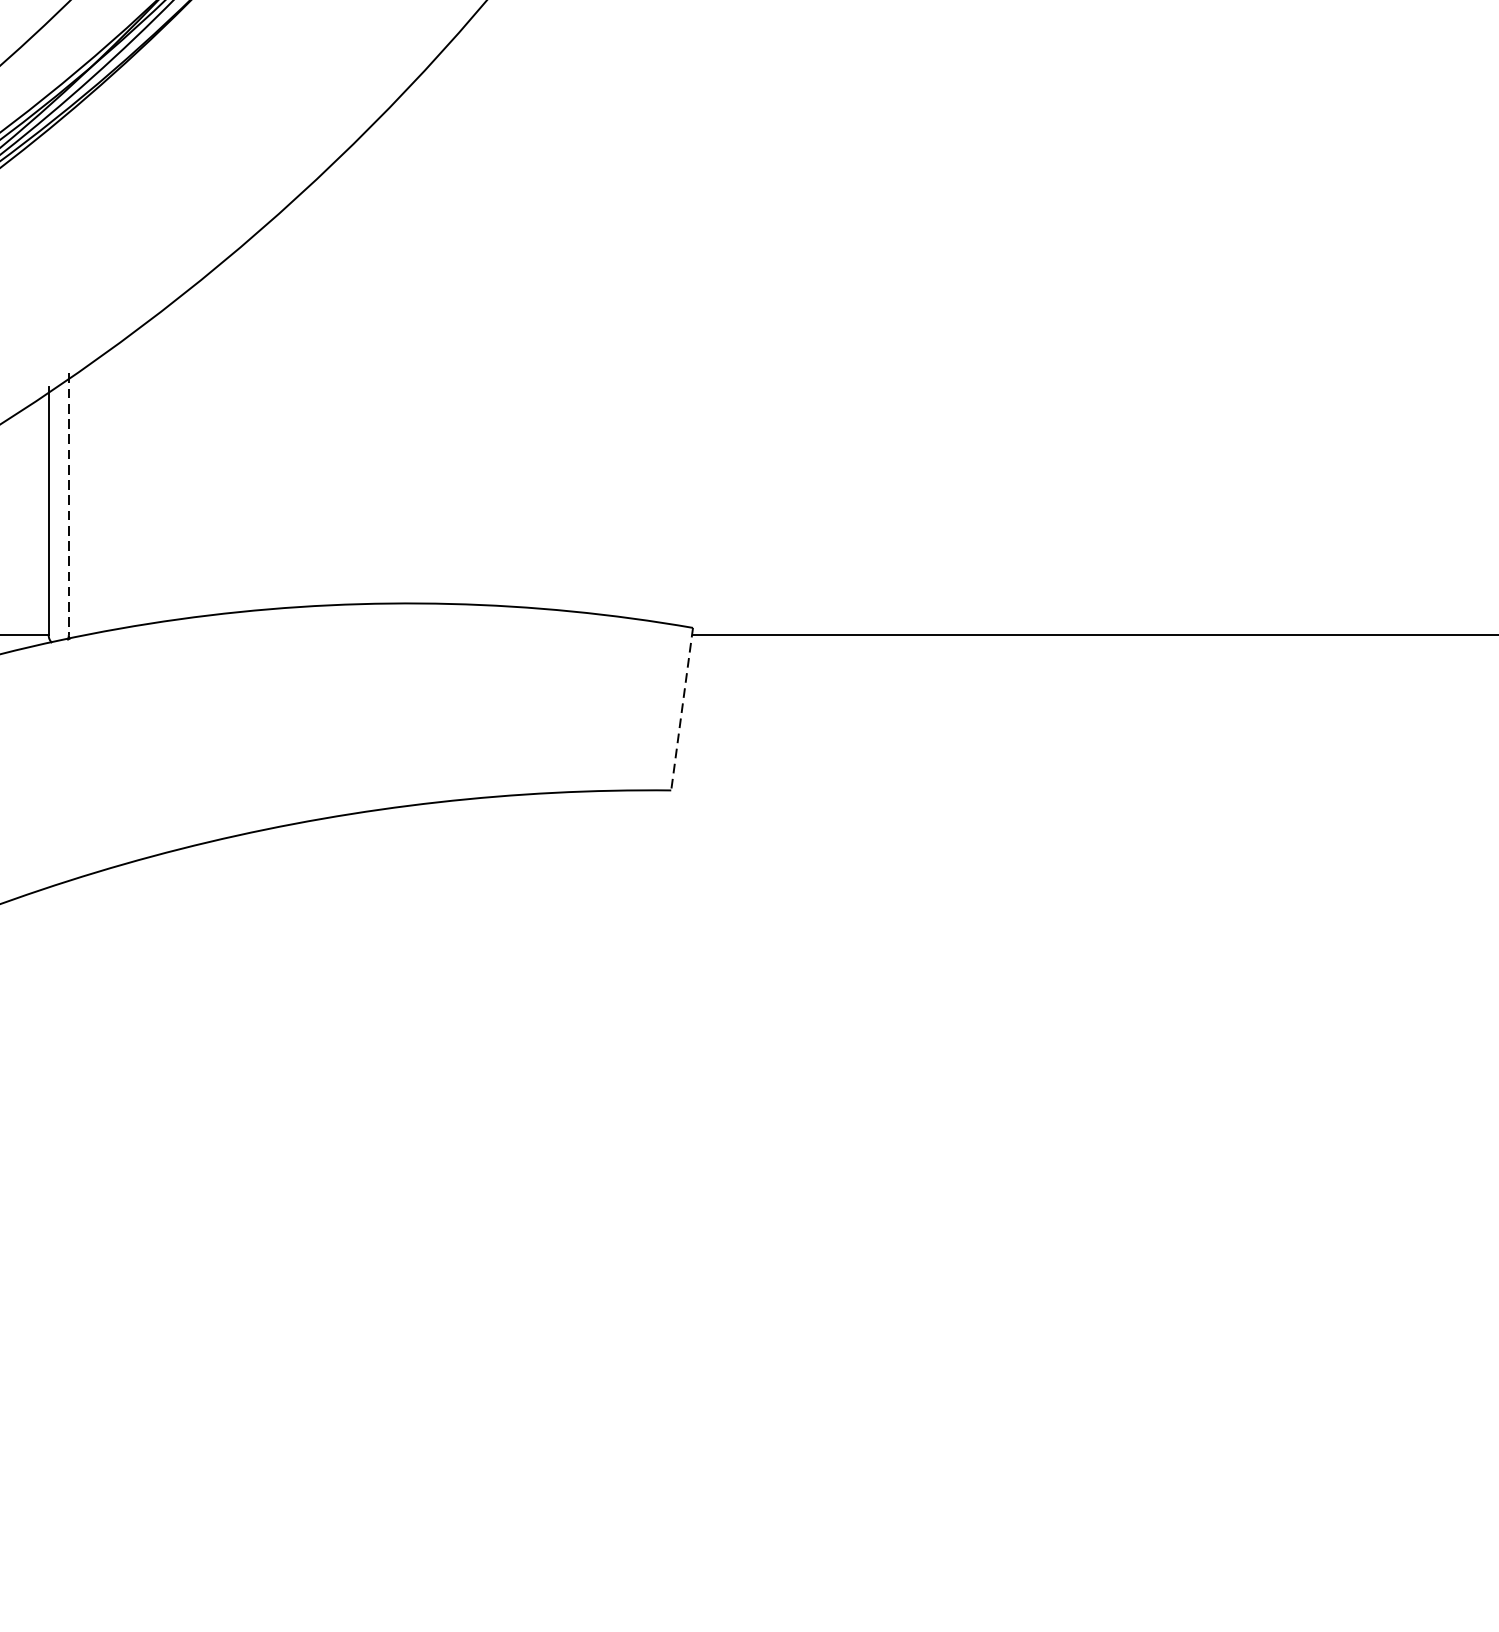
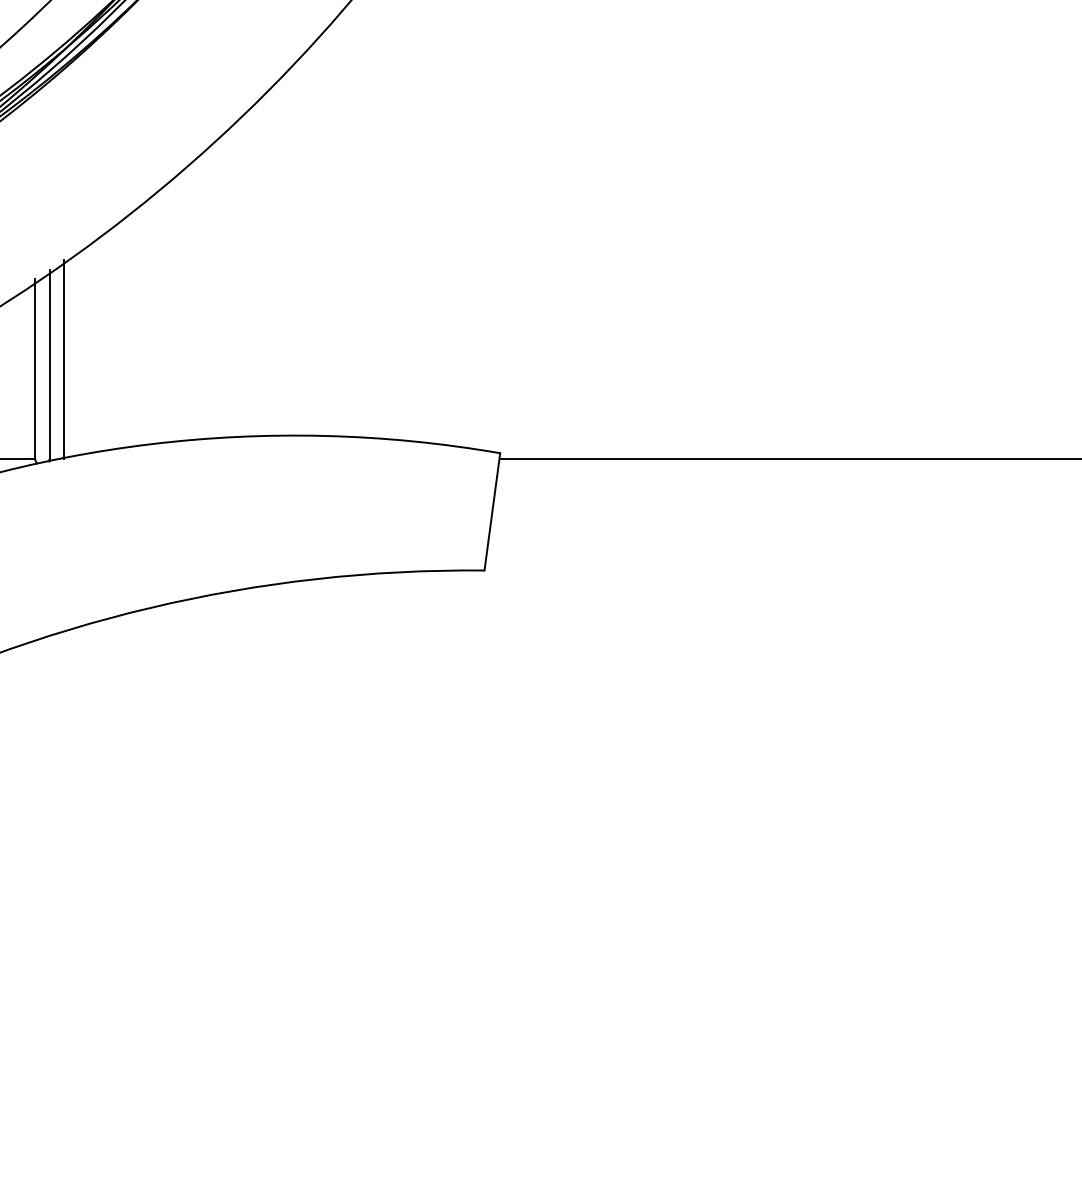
line: (89, 496) -> (64, 358), added
line: (68, 504) -> (49, 364), dashed -> solid
line: (682, 710) -> (492, 512), dashed -> solid

